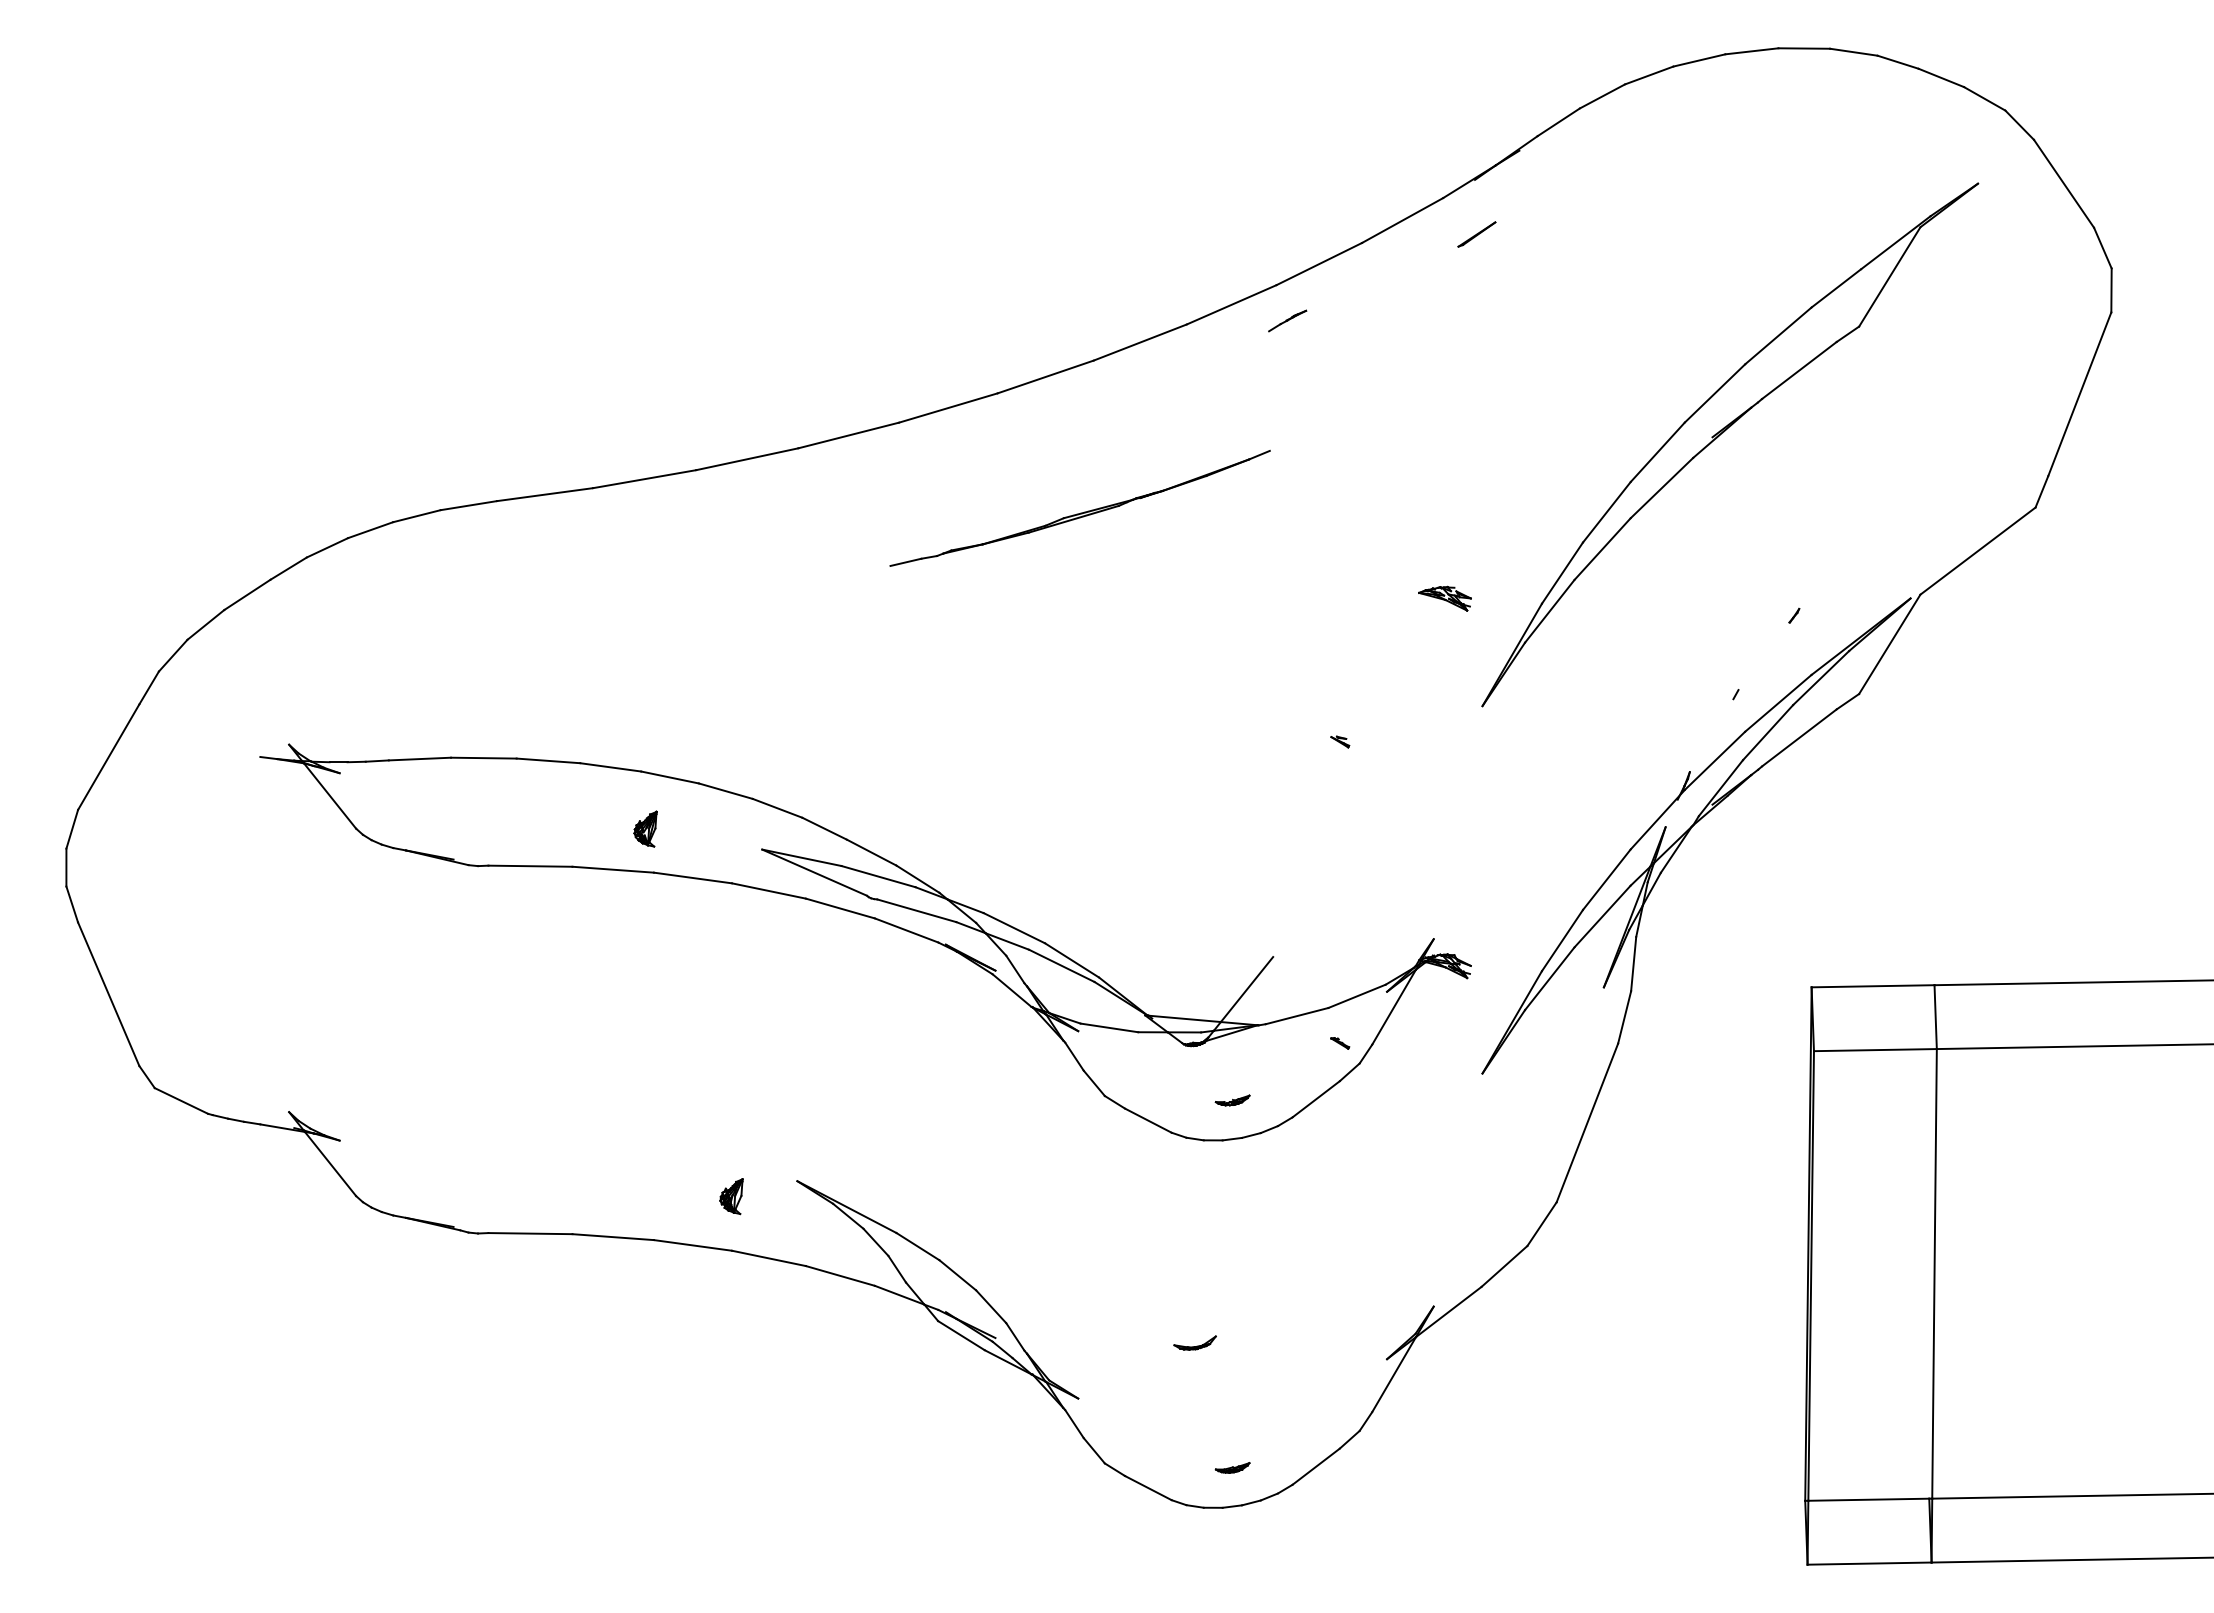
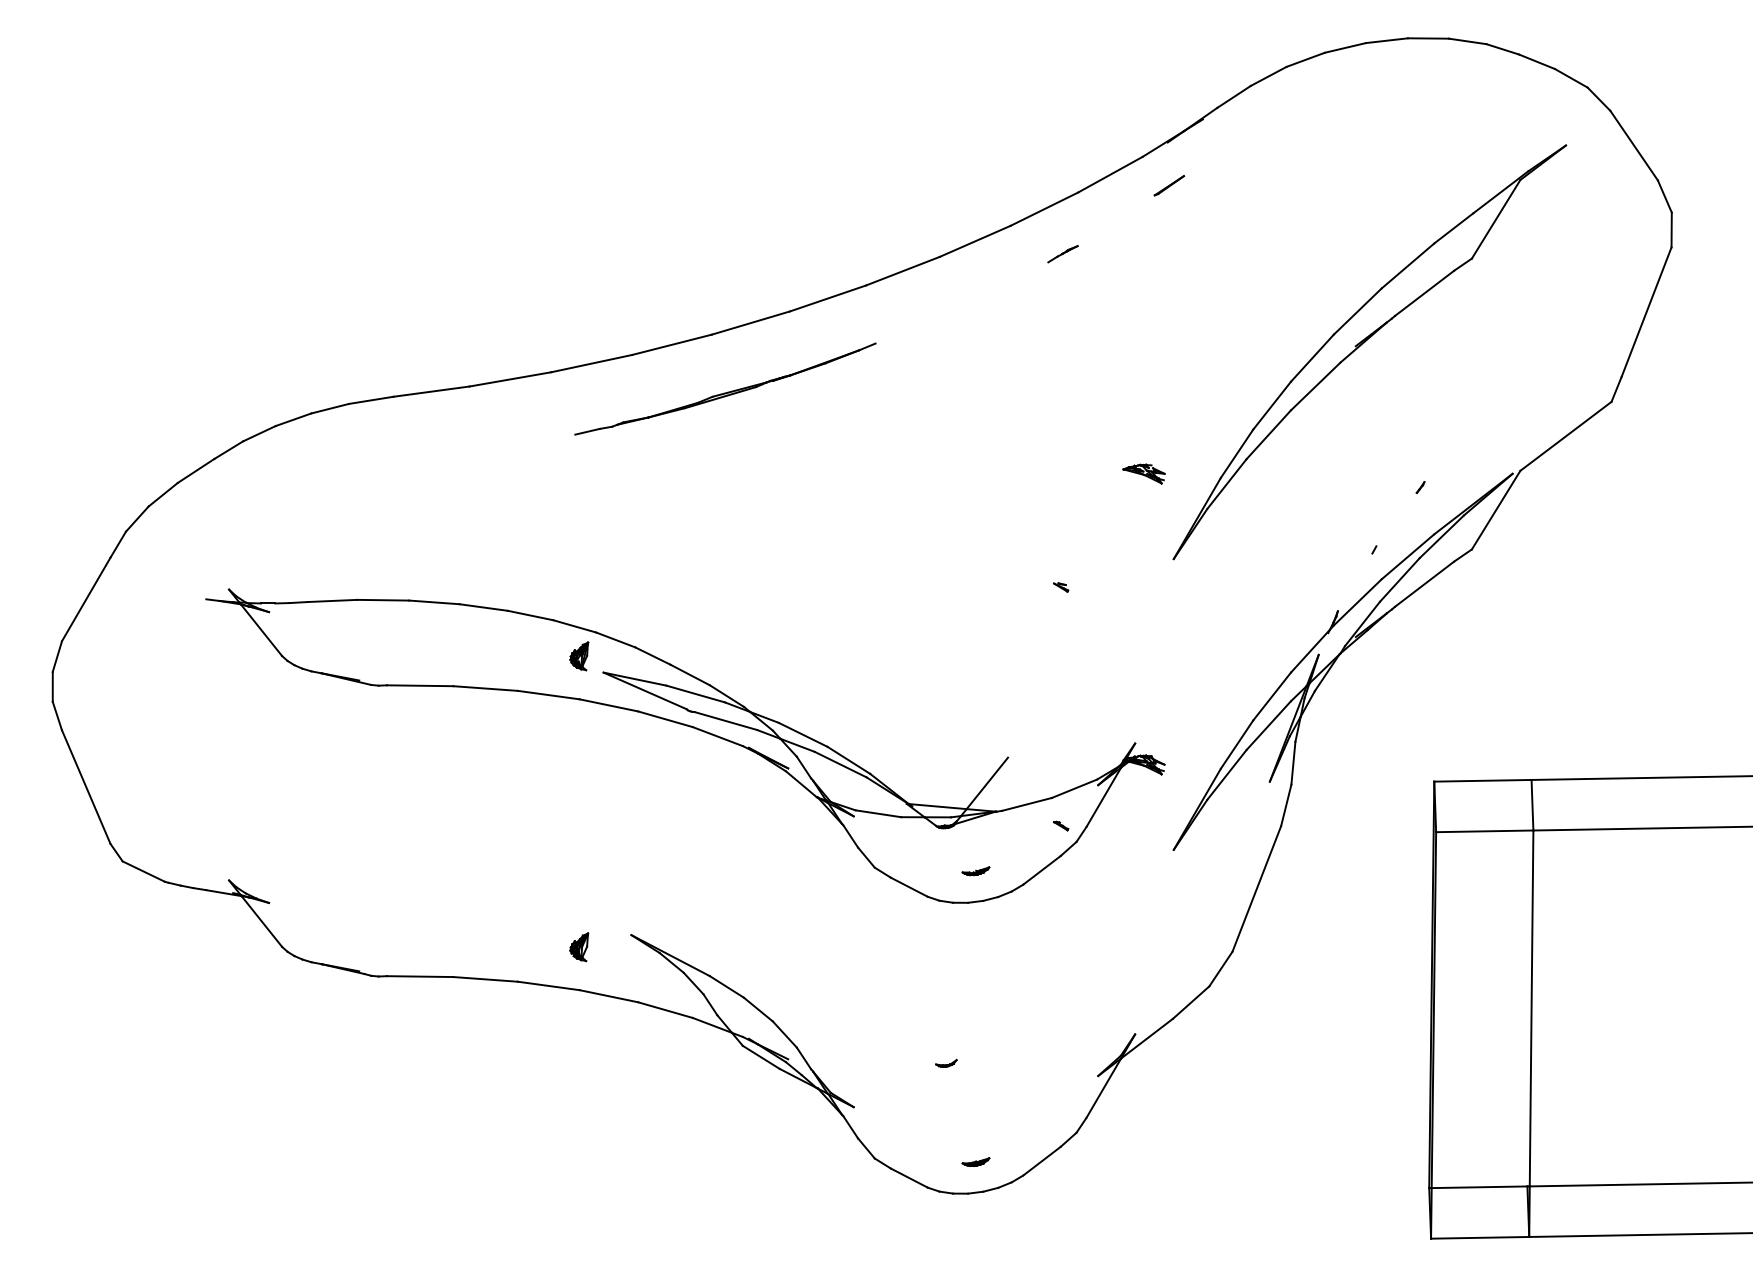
part: (1287, 320) -> (1062, 253), moved
part: (1079, 507) -> (724, 388), moved
part: (645, 828) -> (579, 655), moved
part: (1195, 1343) -> (946, 1063), size x0.62

